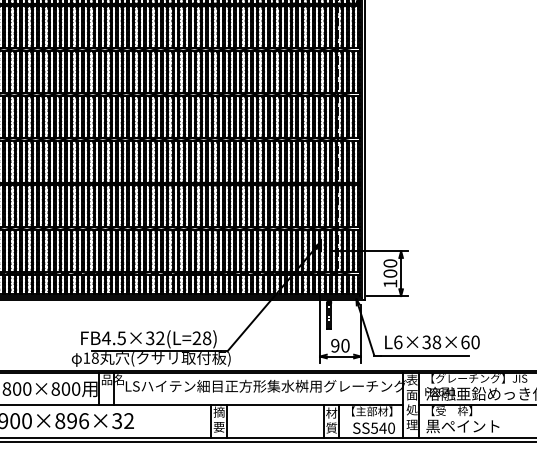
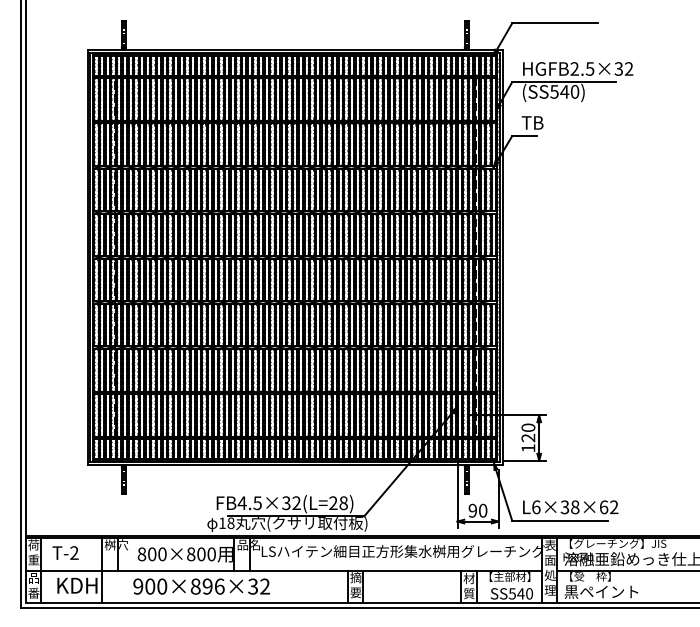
text: (390, 273) -> (528, 437), 100 -> 120
text: (475, 342) -> (614, 507), L6×38×60 -> L6×38×62

